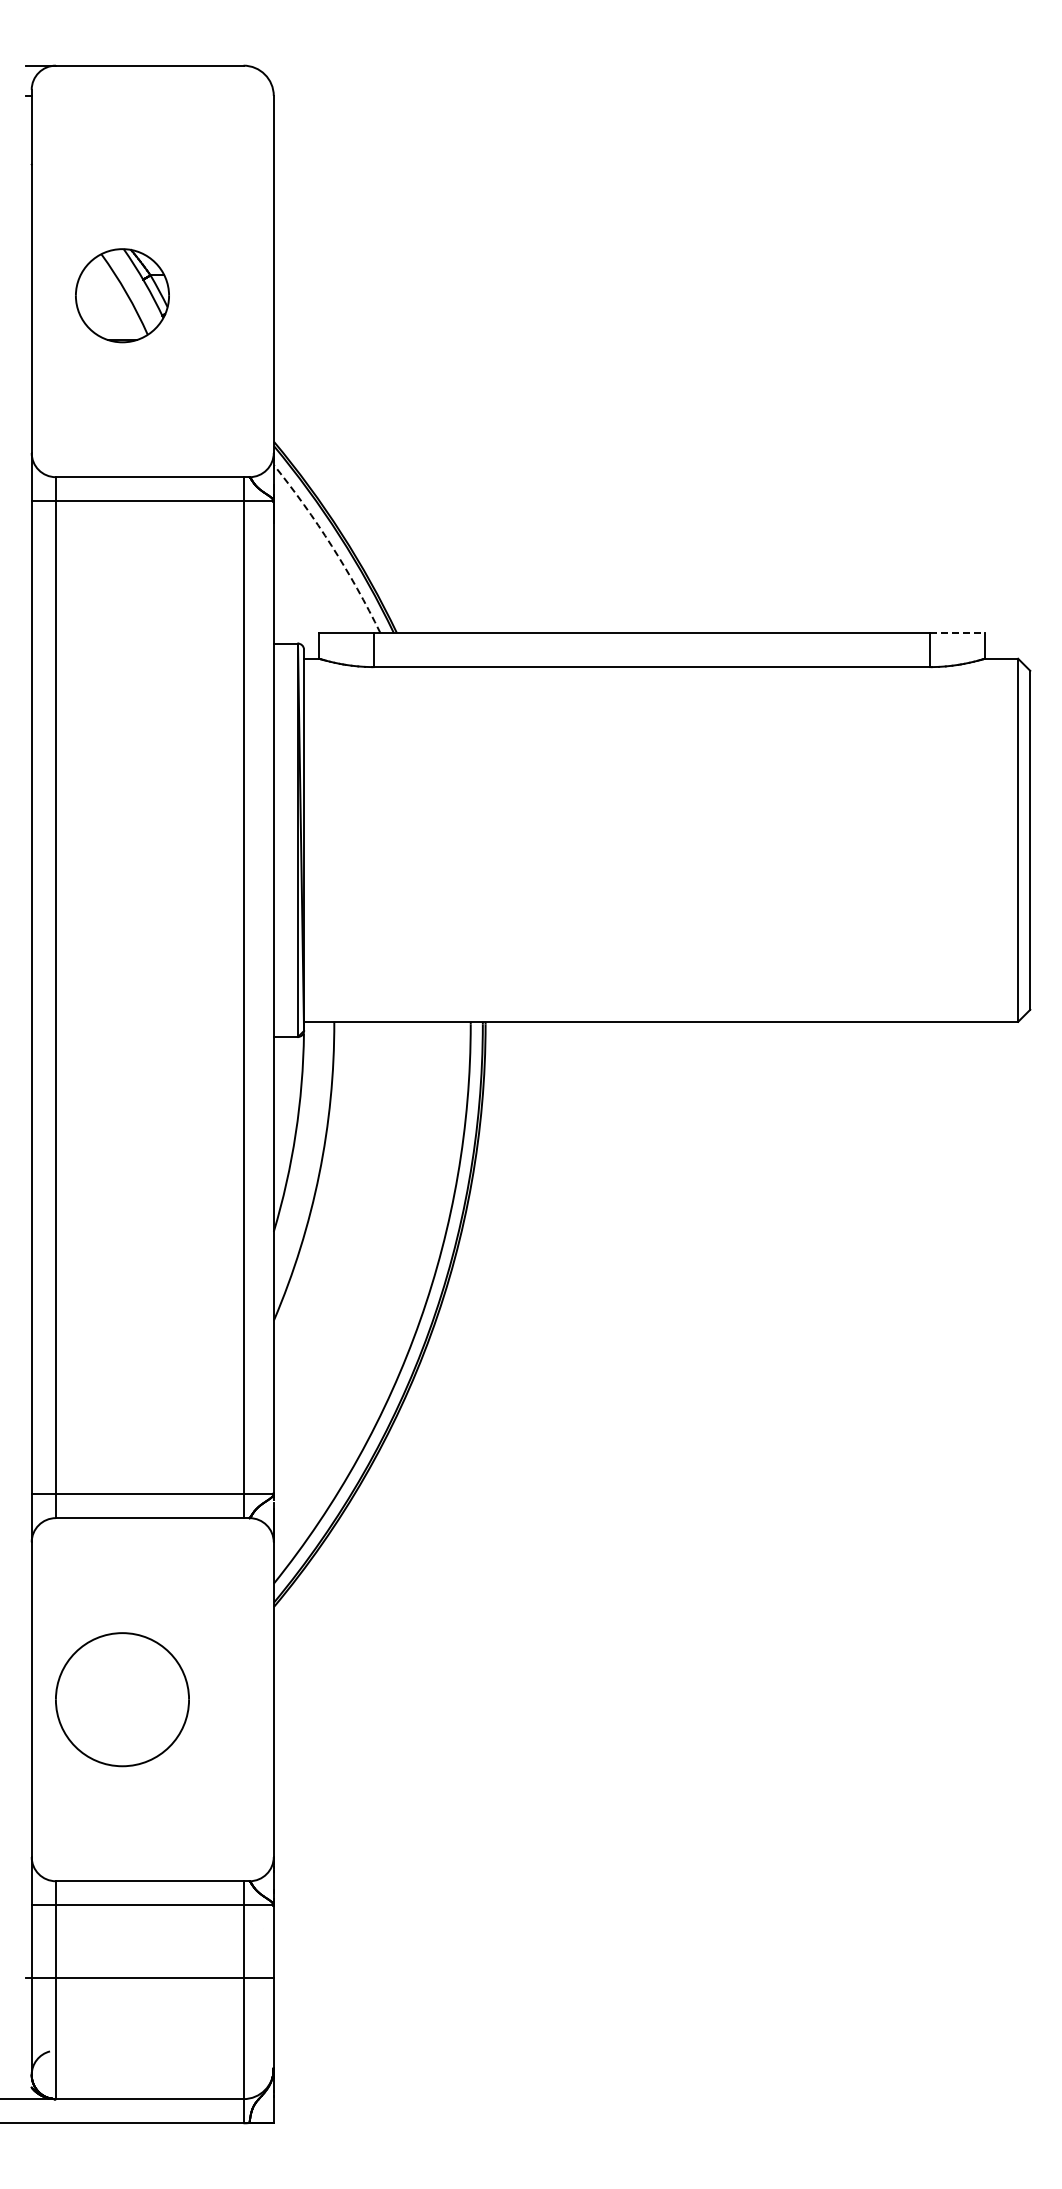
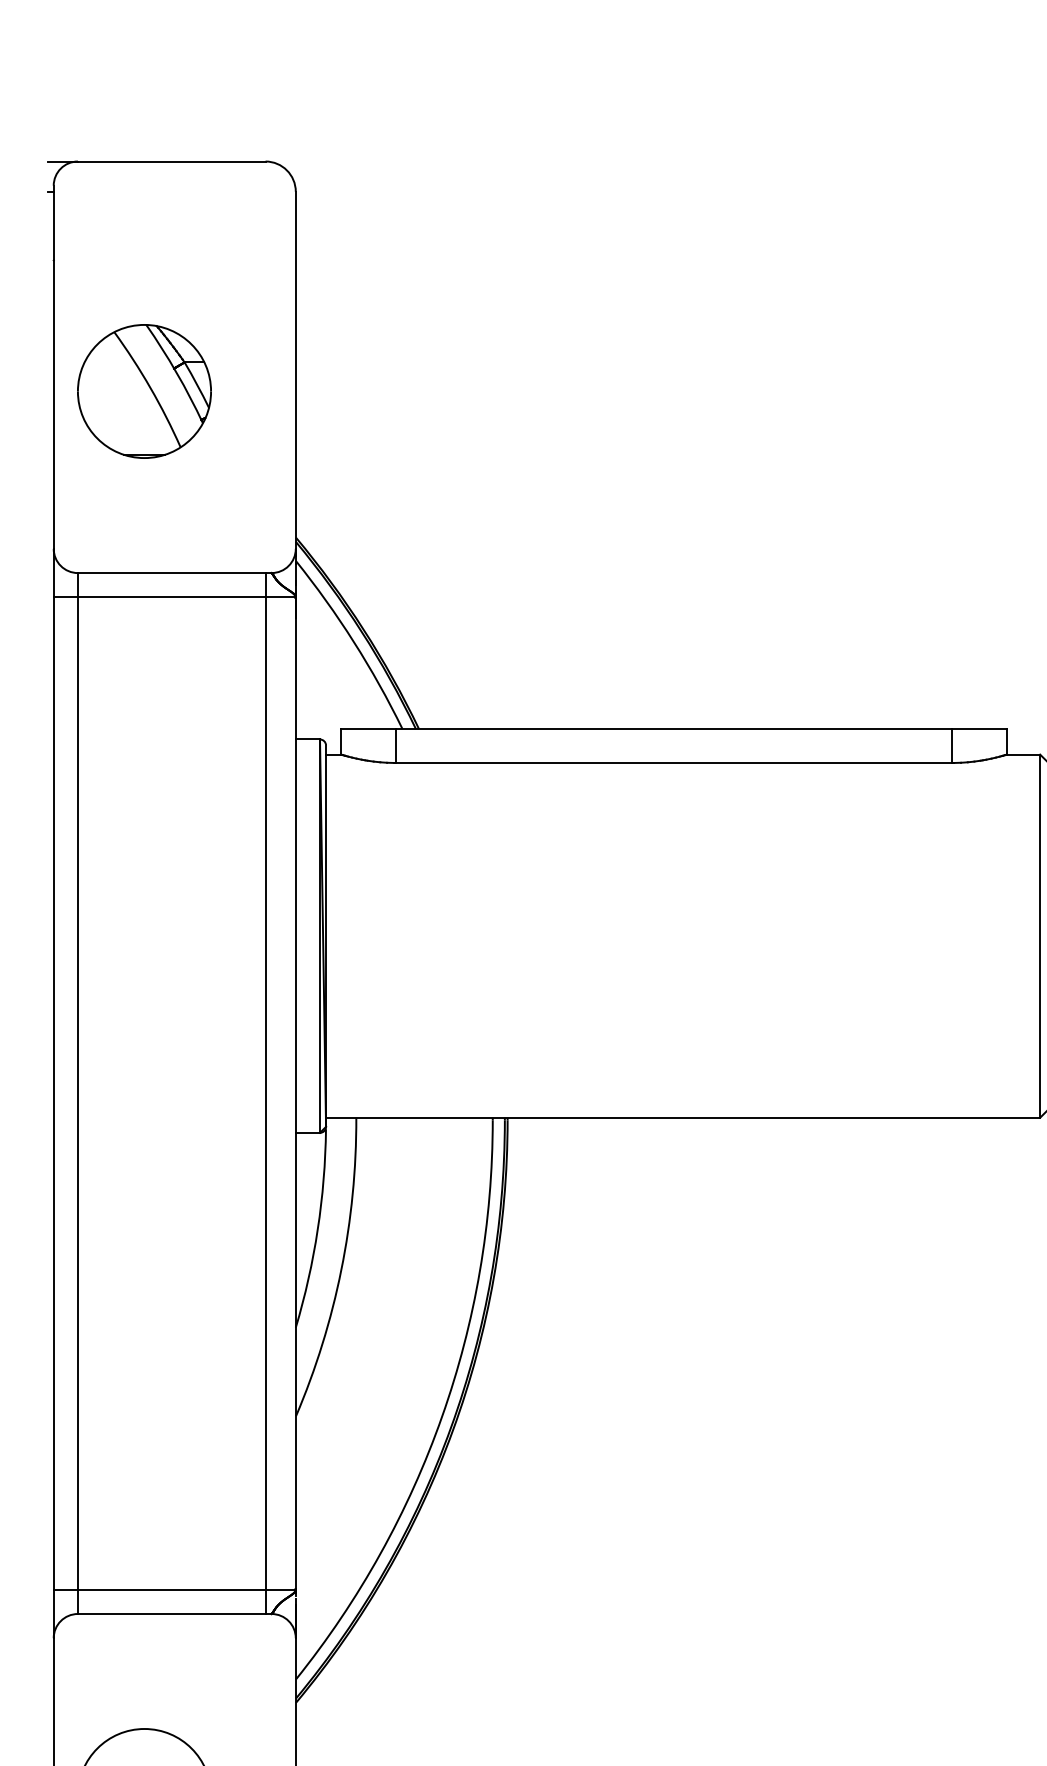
part: (122, 295) -> (144, 391), size x1.43
arc: (331, 546) -> (353, 642), dashed -> solid
line: (958, 633) -> (980, 729), dashed -> solid

